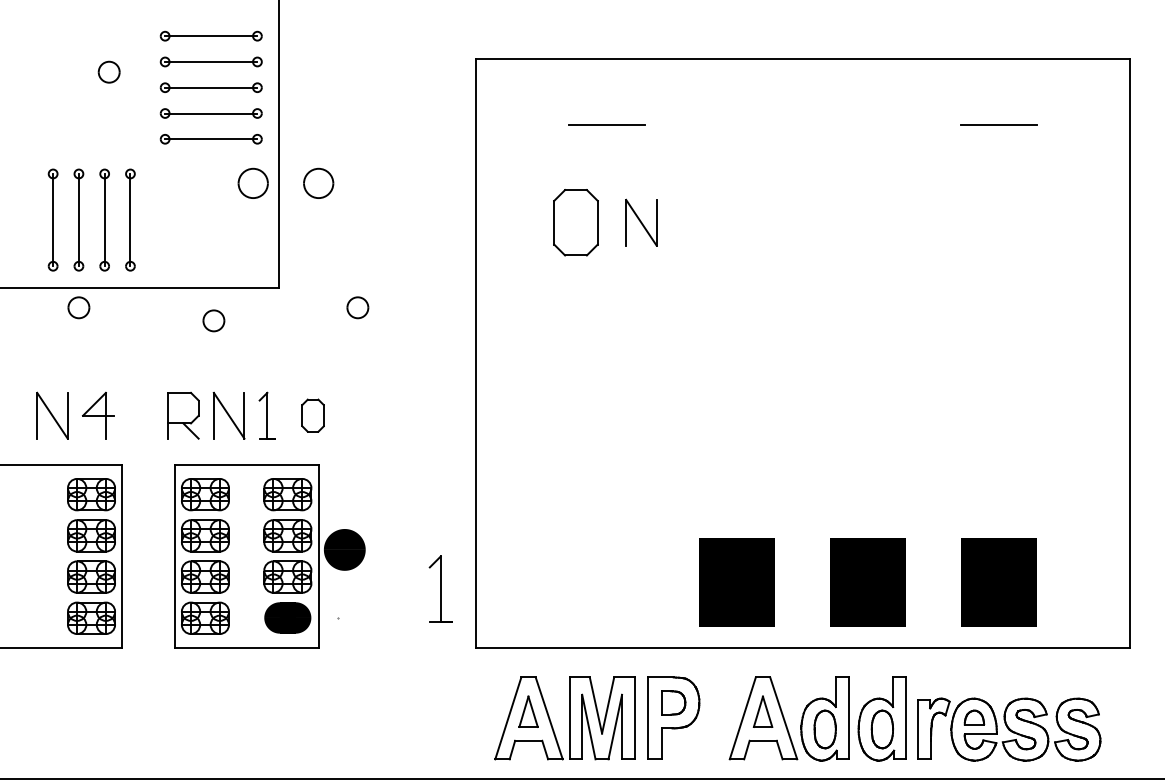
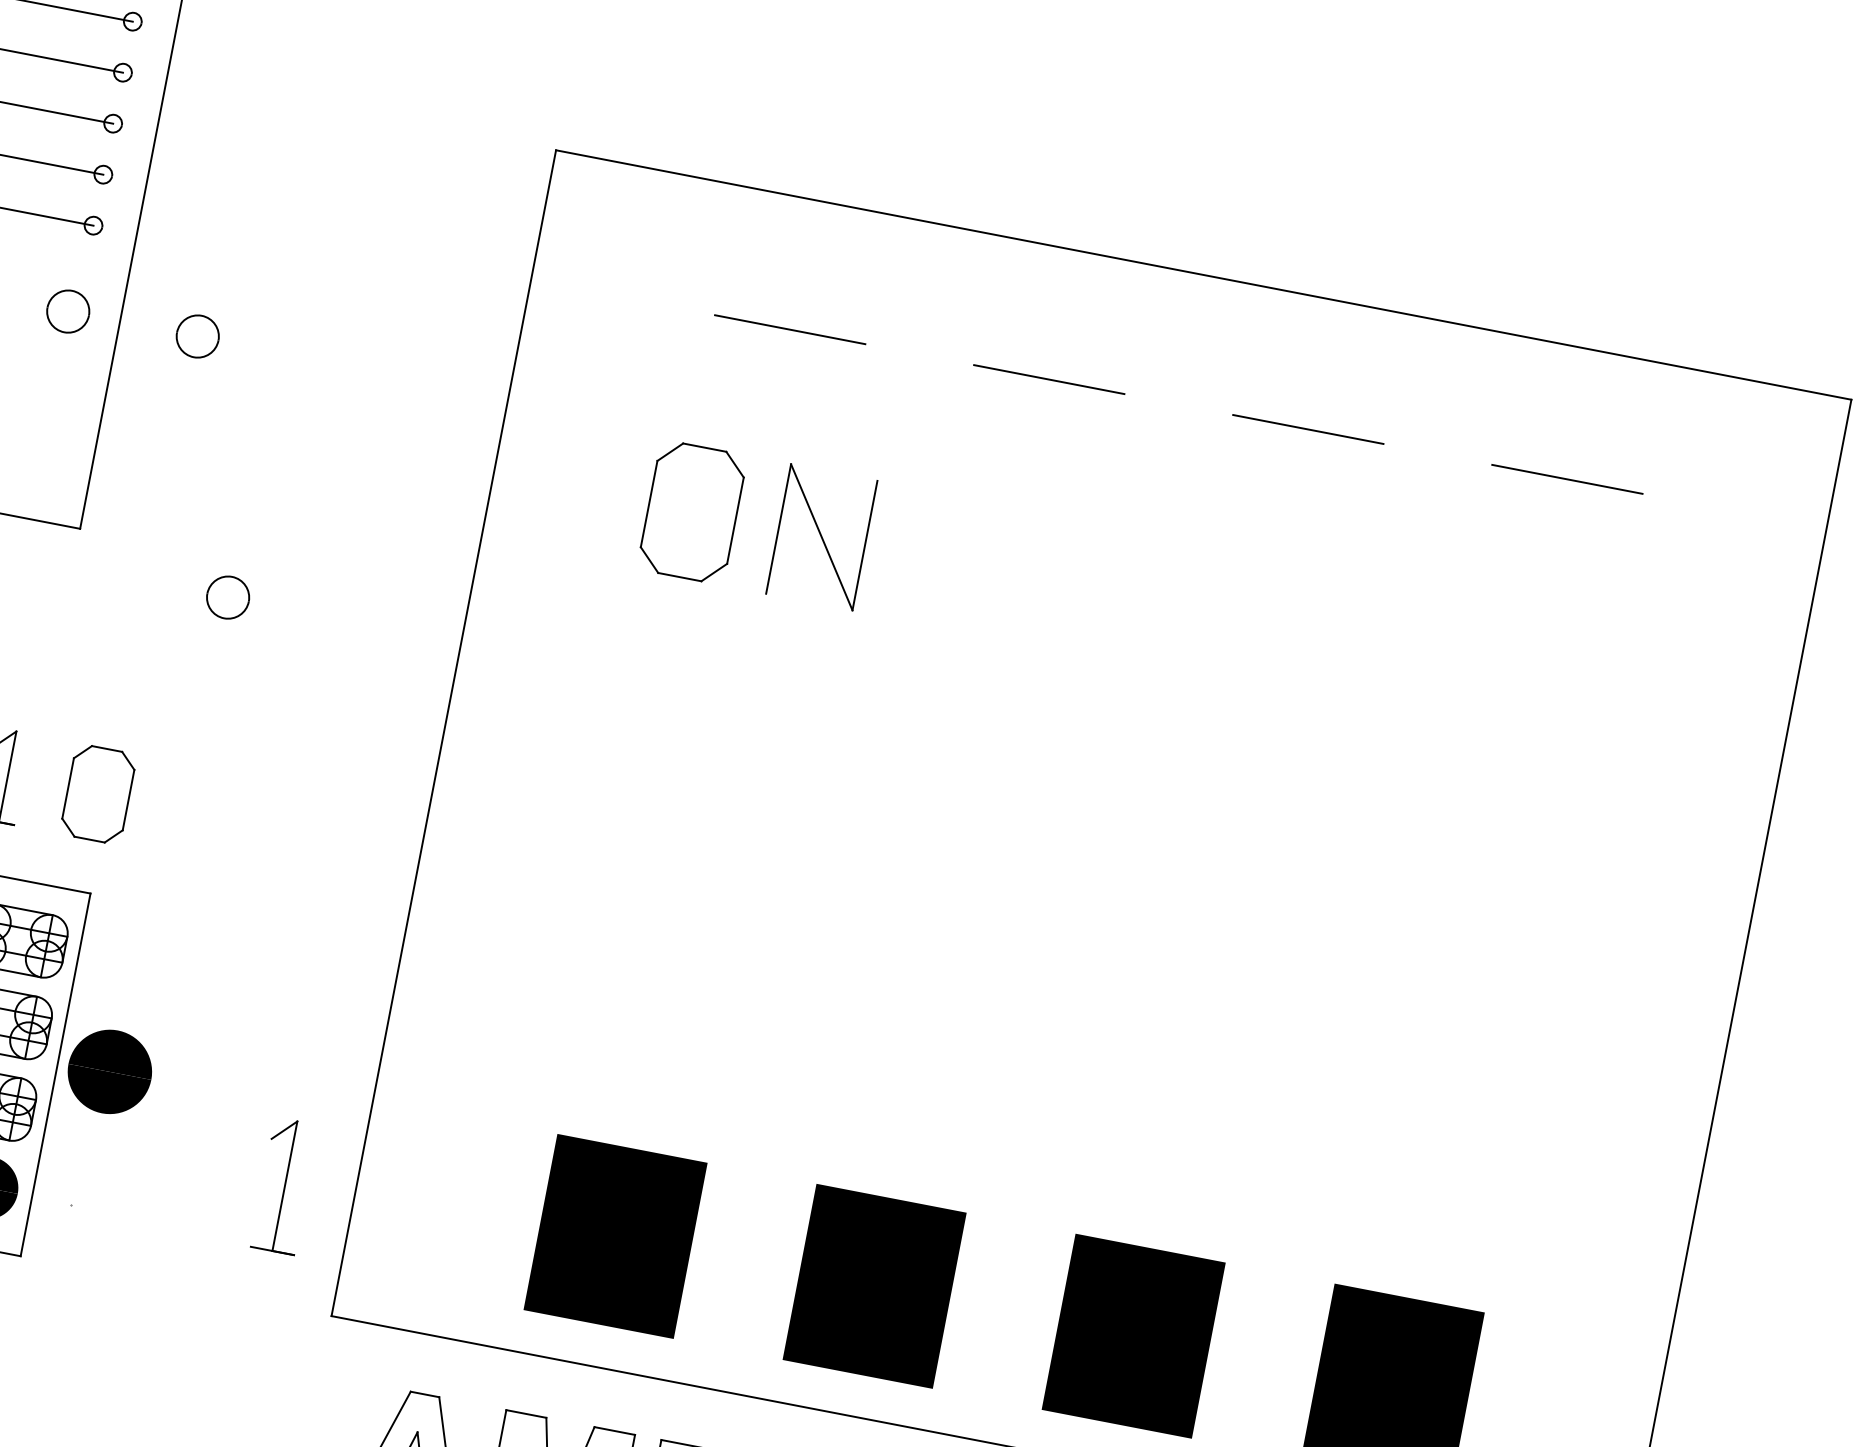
line: (737, 124) -> (1049, 379), added
line: (867, 124) -> (1306, 429), added
part: (252, 183) -> (66, 311), size x0.71
part: (318, 183) -> (197, 336), size x0.71
part: (641, 222) -> (822, 536), size x1.43
part: (312, 415) -> (97, 793), size x1.43
line: (606, 582) -> (615, 1236), added

